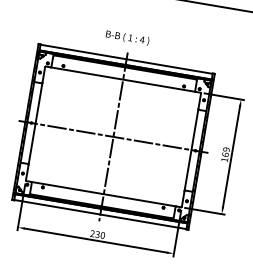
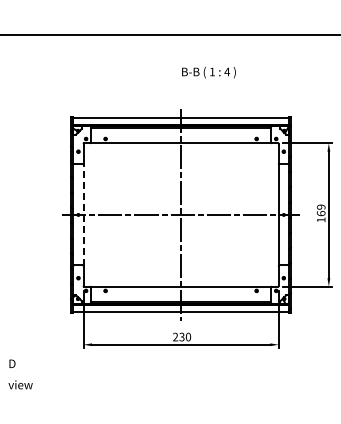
text: (127, 37) -> (208, 72), moved
line: (35, 123) -> (83, 214), solid -> dashed

